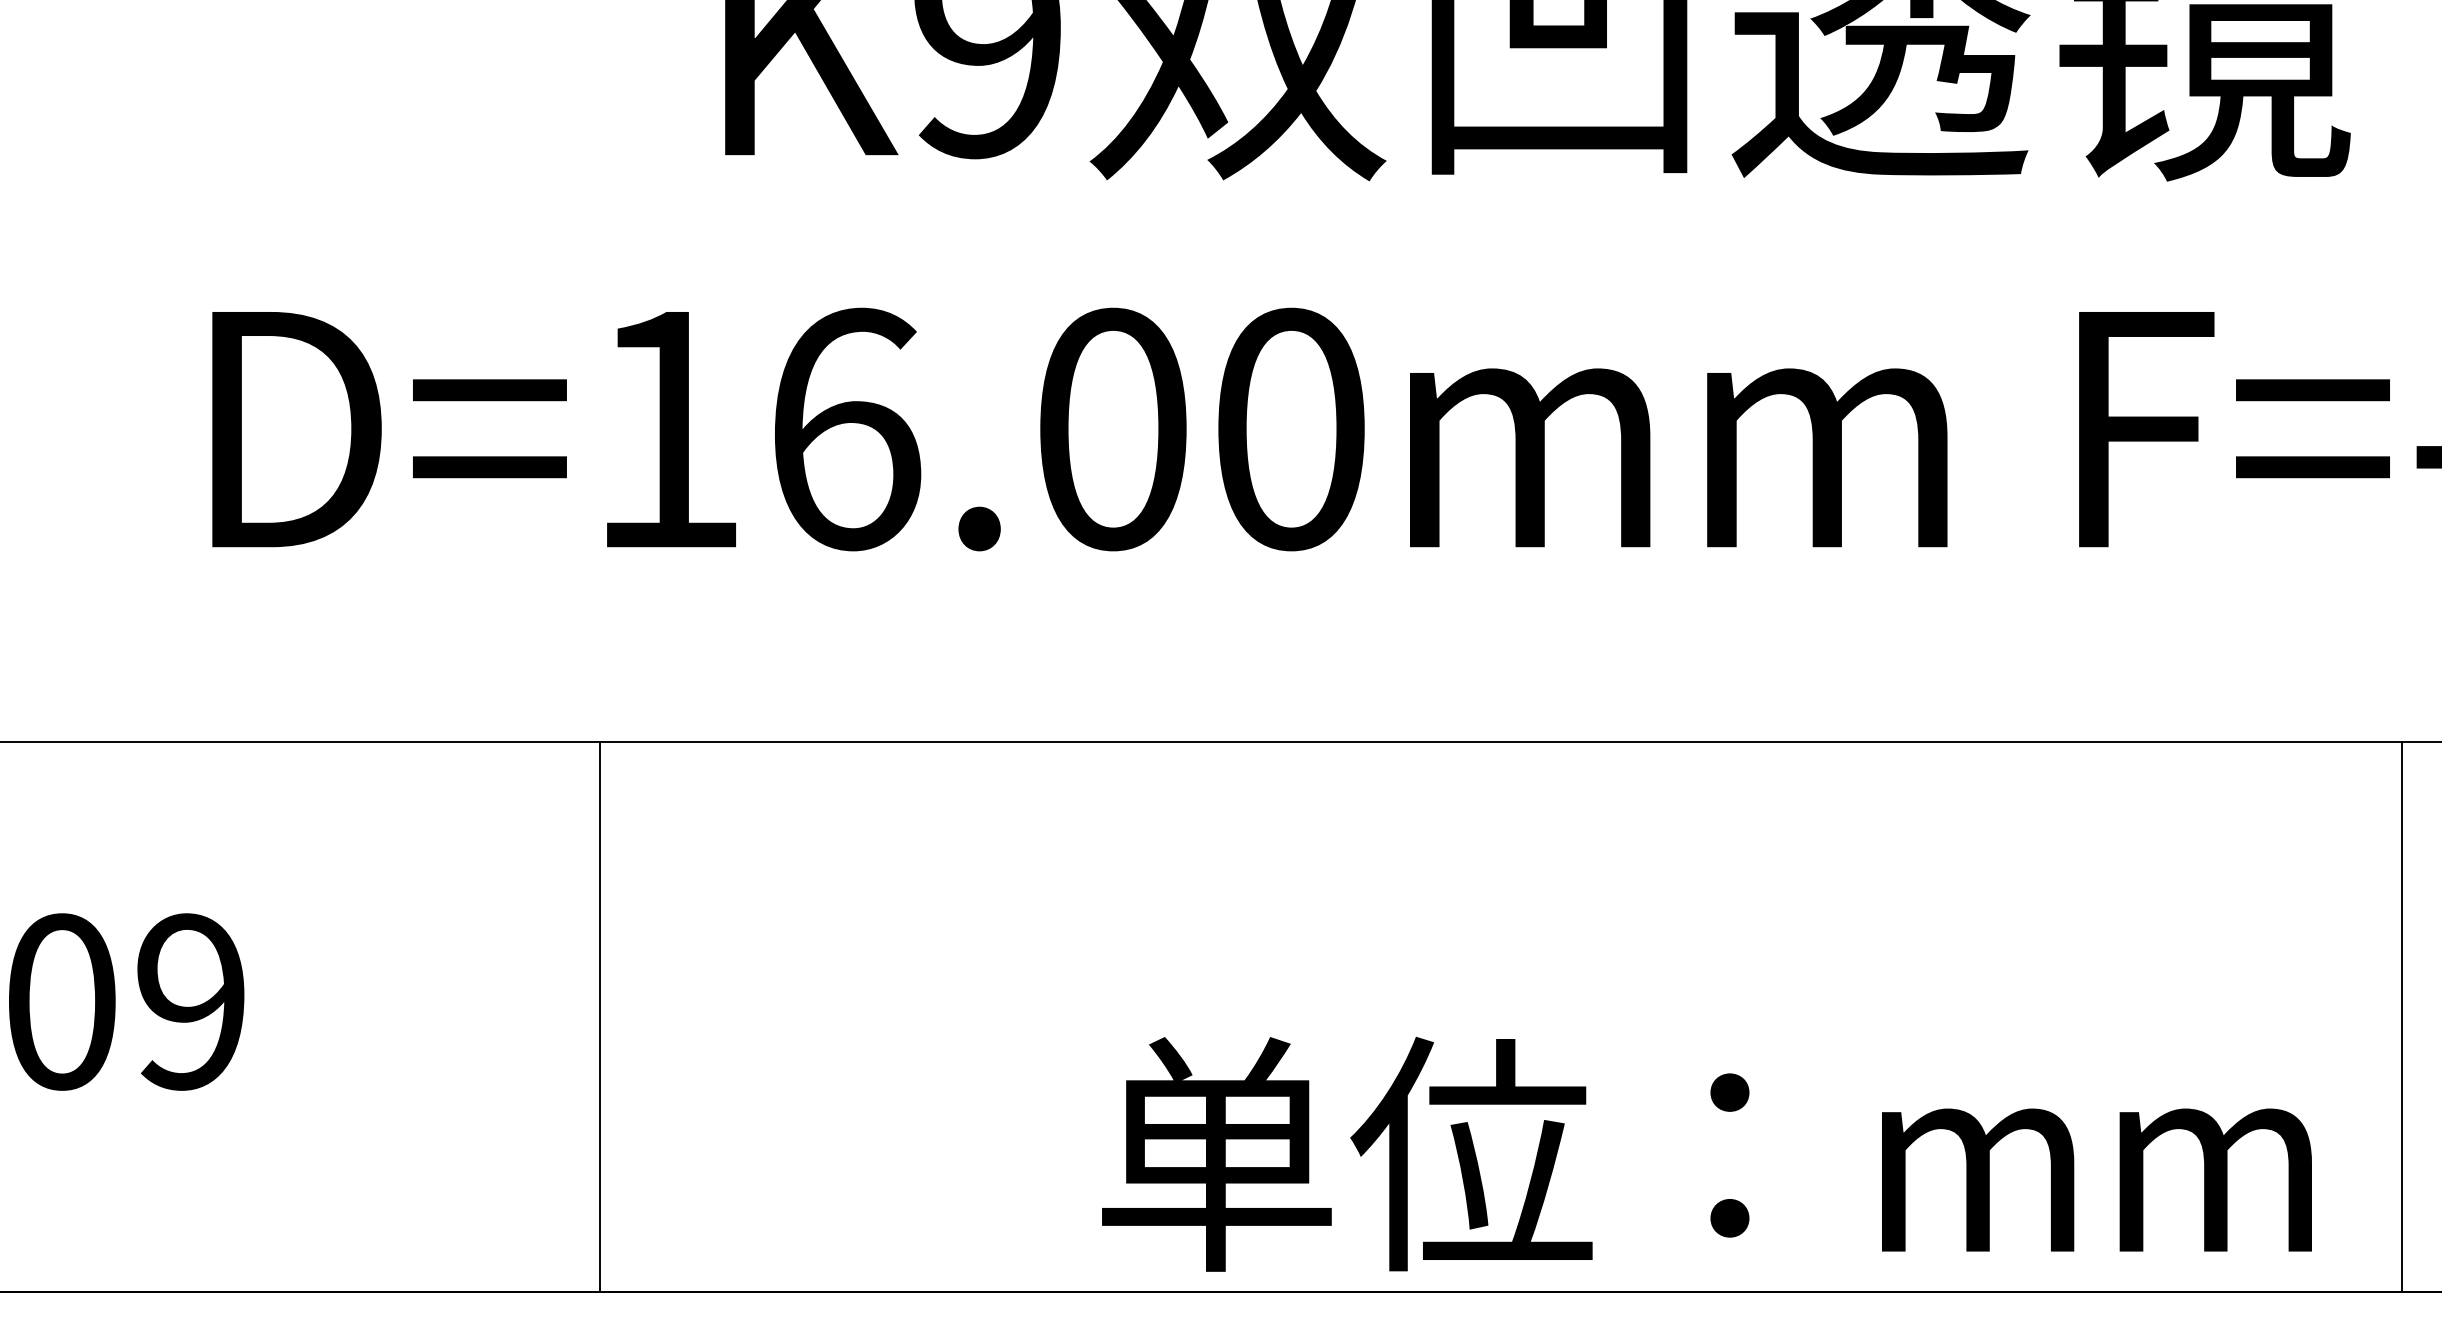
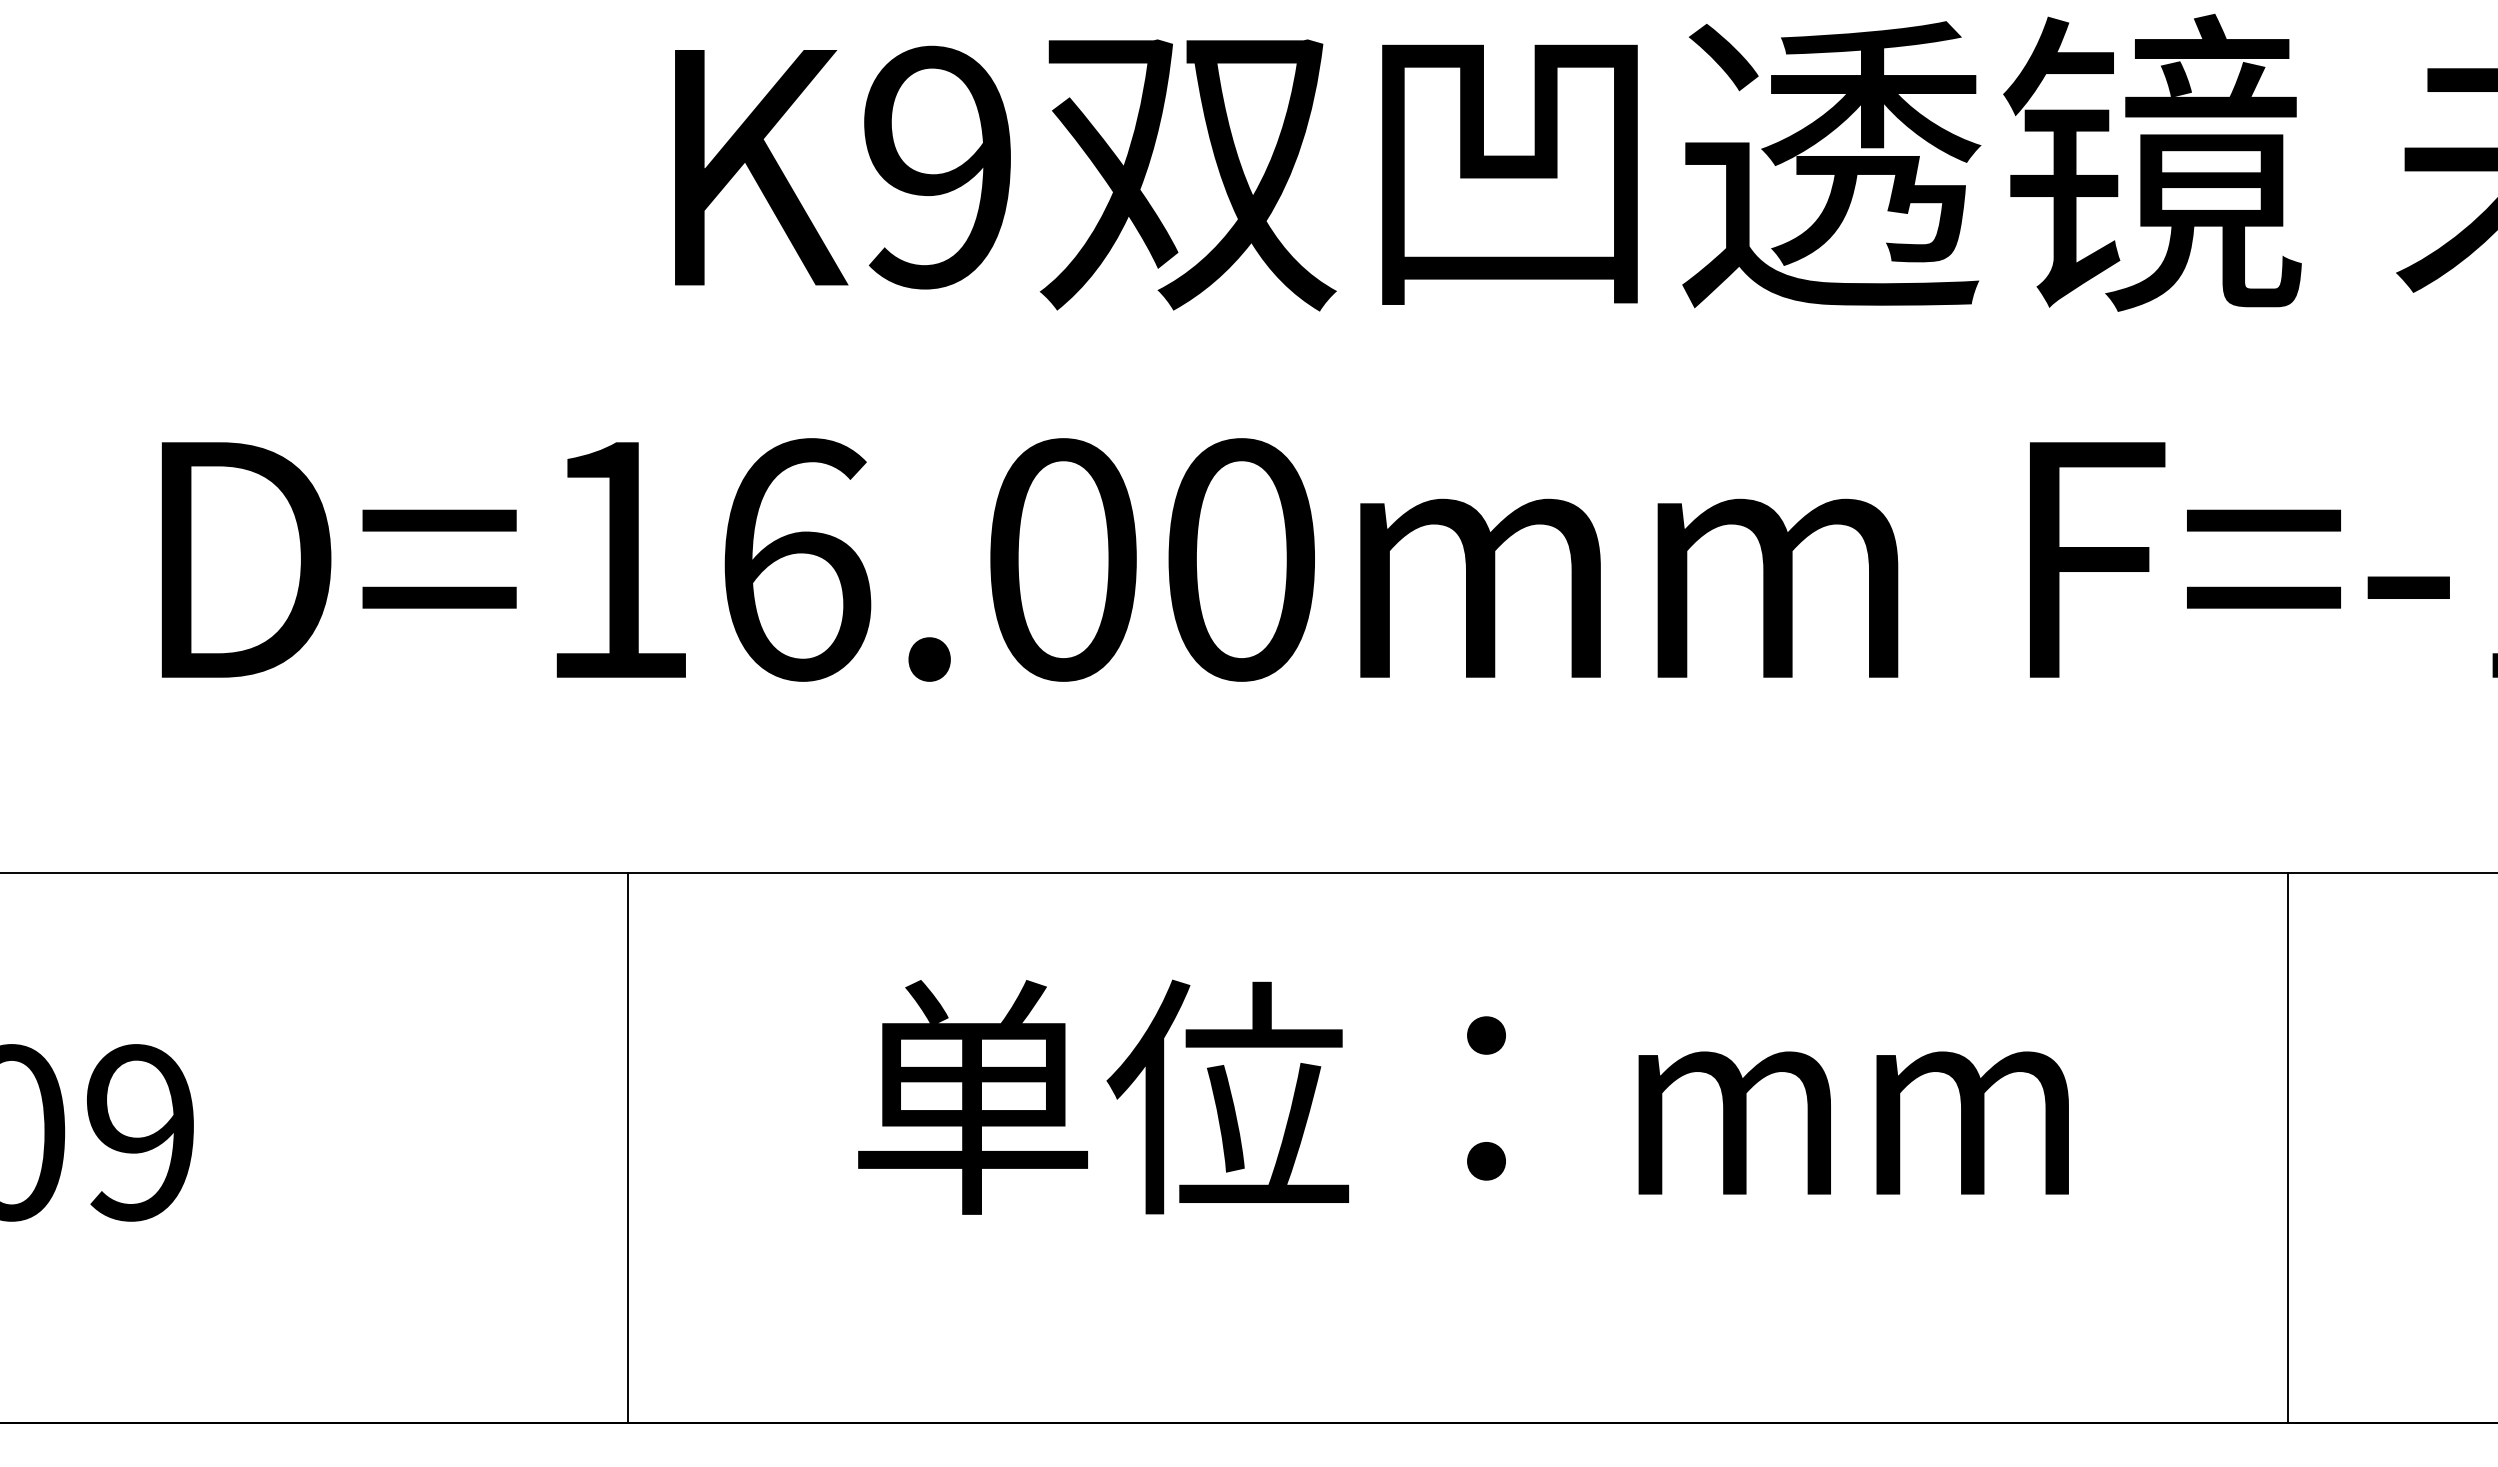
line: (599, 1016) -> (627, 1147), moved
line: (2401, 1016) -> (2287, 1147), moved
text: (1706, 1153) -> (1463, 1096), moved

